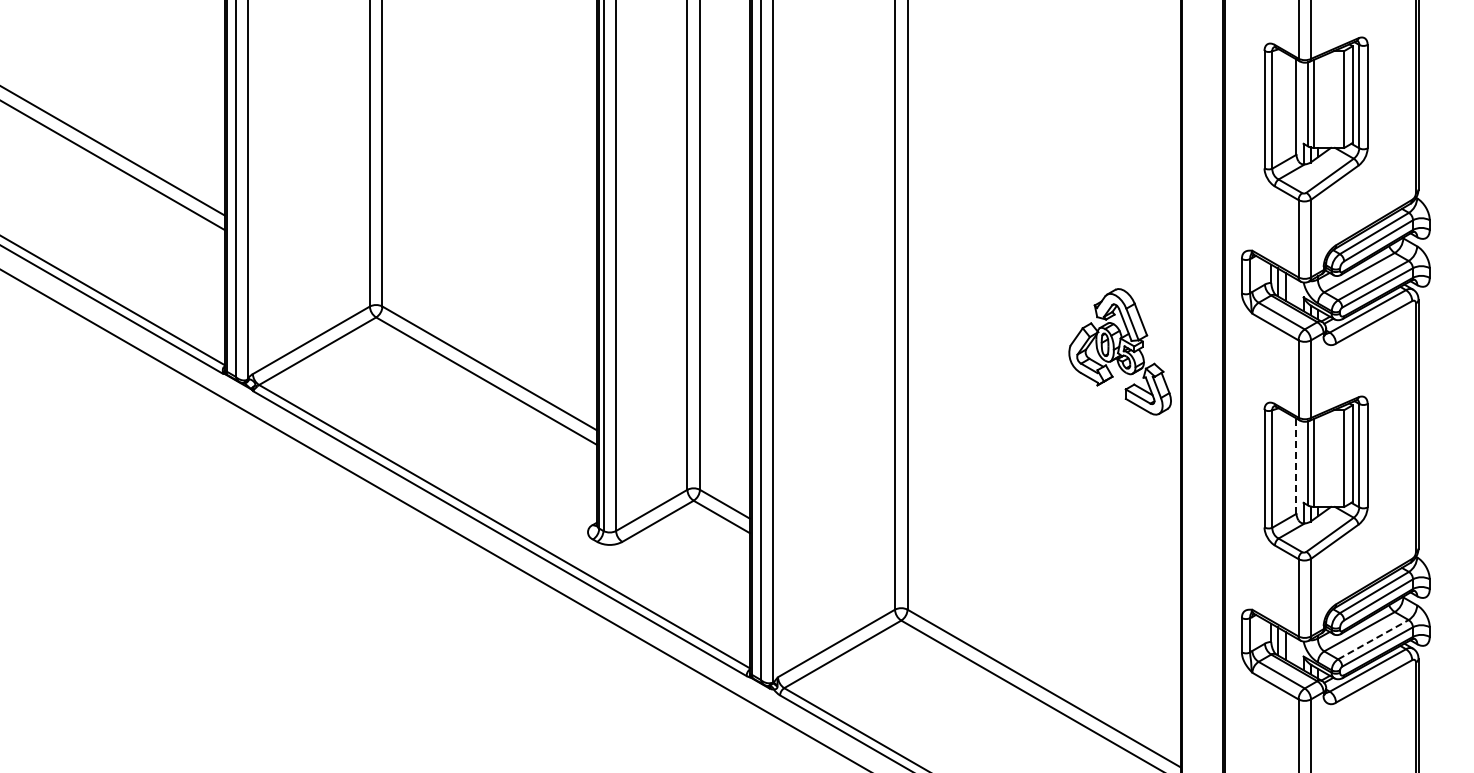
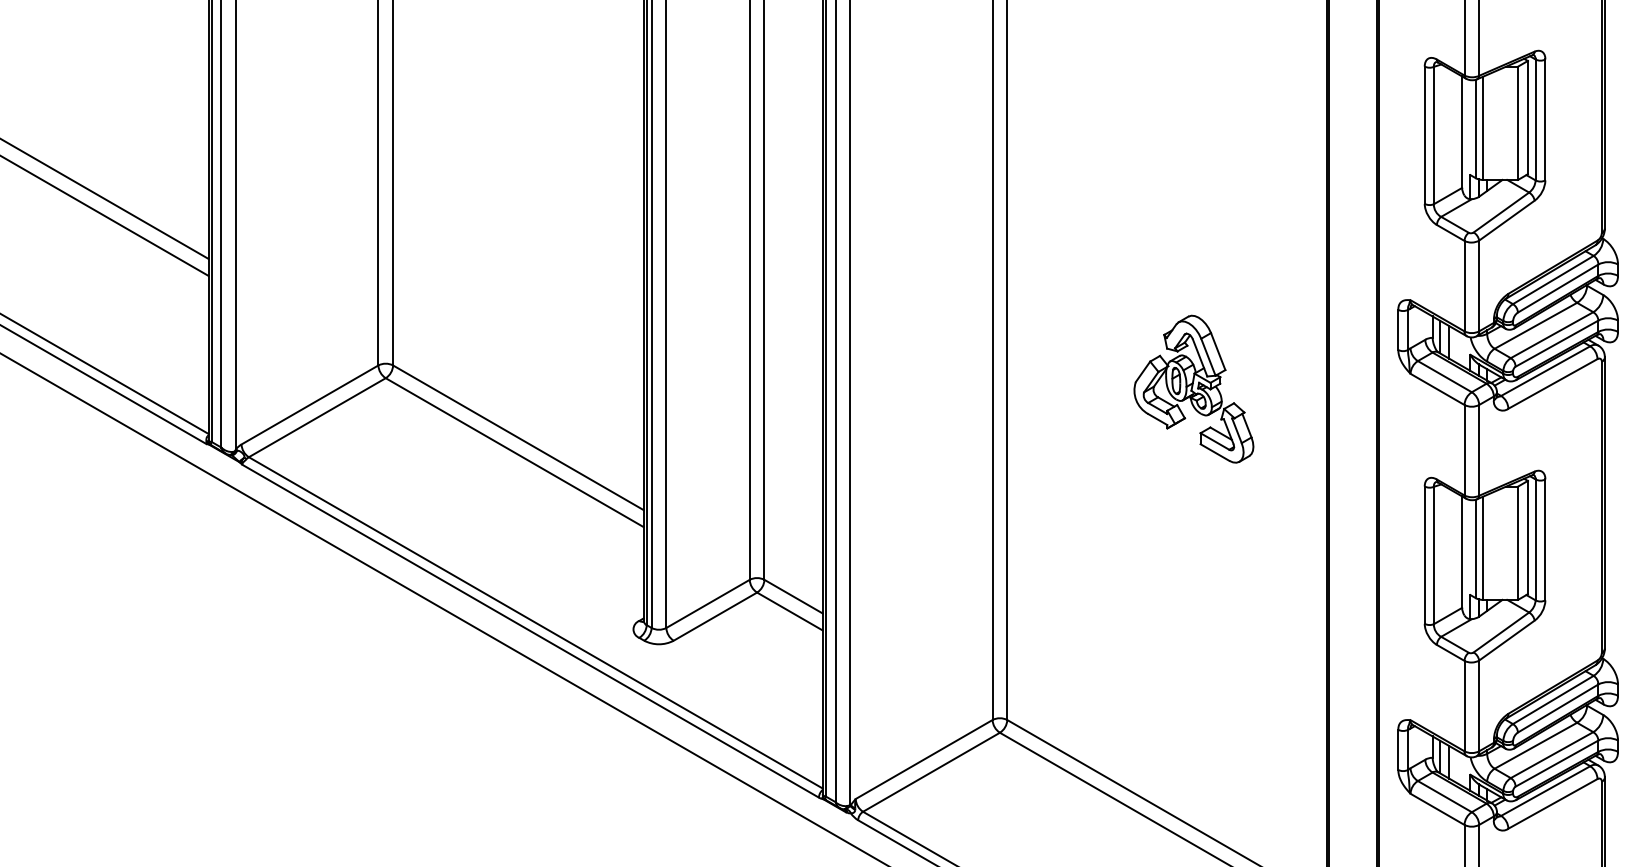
part: (1119, 351) -> (1193, 388), moved
line: (1296, 466) -> (1462, 552), dashed -> solid
line: (1373, 639) -> (1552, 754), dashed -> solid

